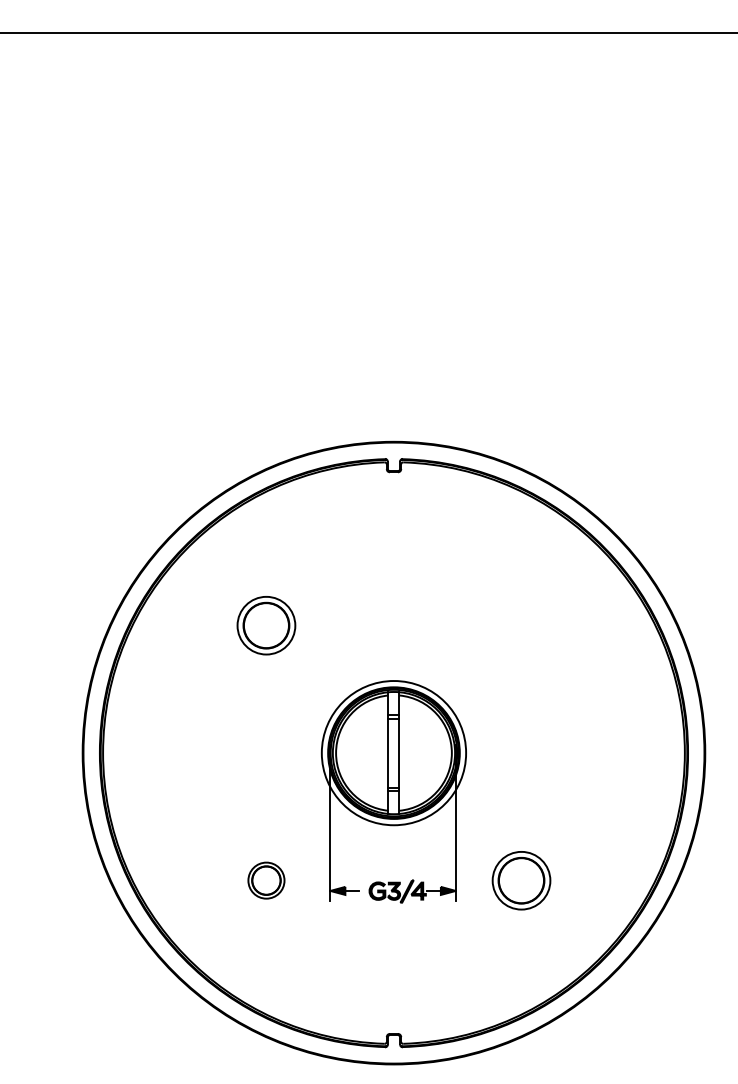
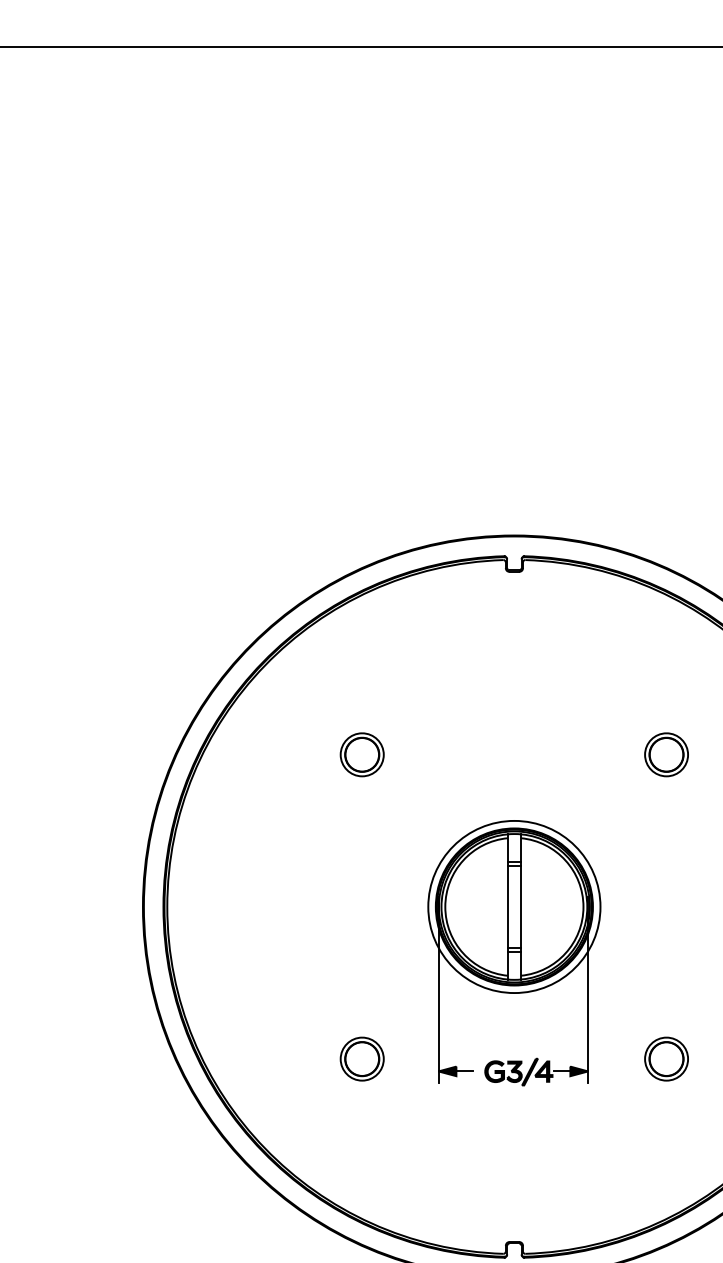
part: (266, 625) -> (362, 754), size x0.62
part: (521, 625) -> (666, 754), added
part: (521, 880) -> (666, 1058), size x0.62

